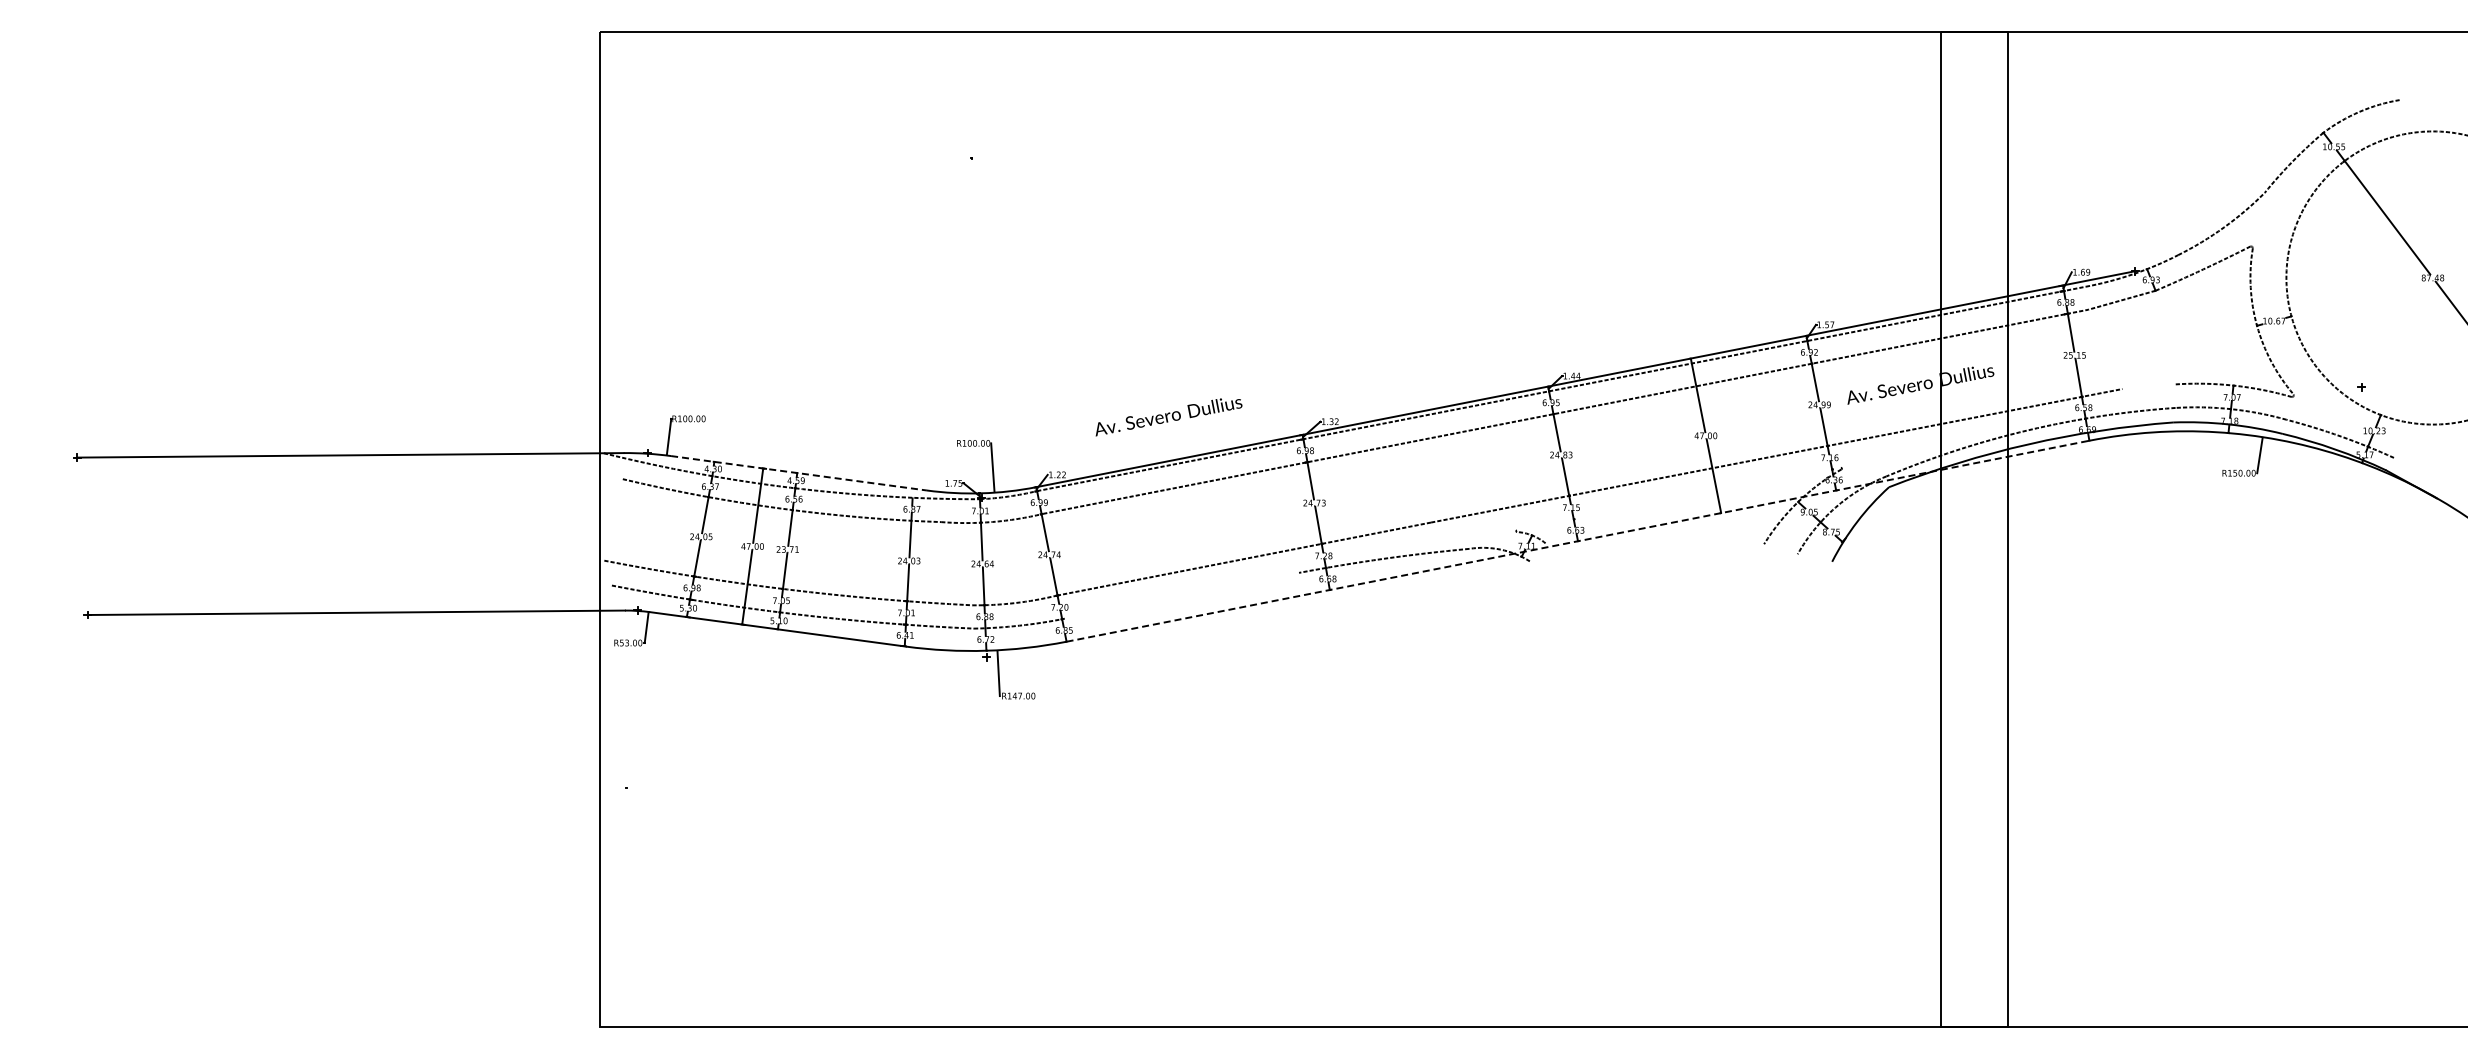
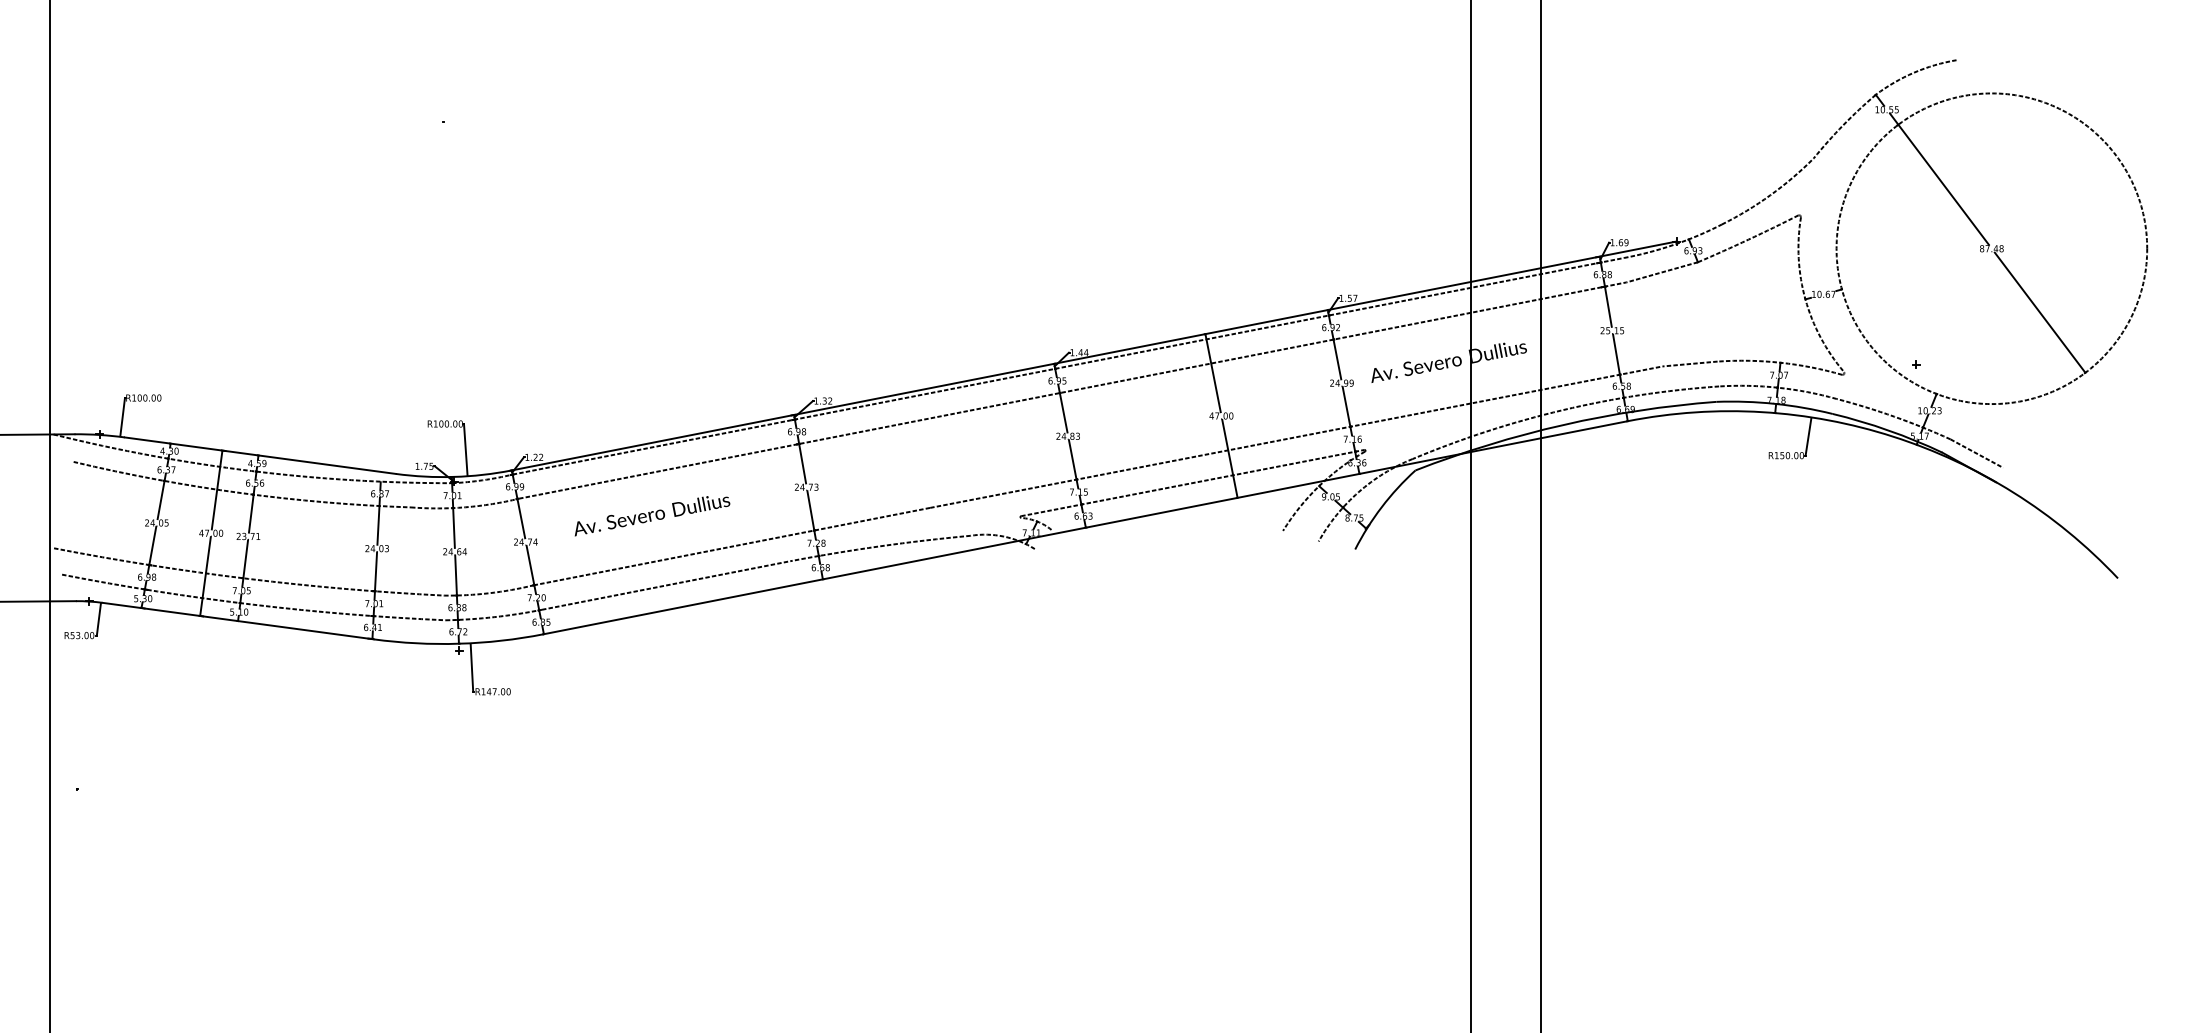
line: (2148, 386) -> (1690, 363), added
text: (1168, 417) -> (651, 516), moved
line: (2418, 470) -> (1976, 452), added
line: (799, 473) -> (260, 455), dashed -> solid
line: (1678, 498) -> (1192, 482), added
line: (1578, 541) -> (1086, 527), dashed -> solid
line: (1181, 595) -> (665, 585), added

